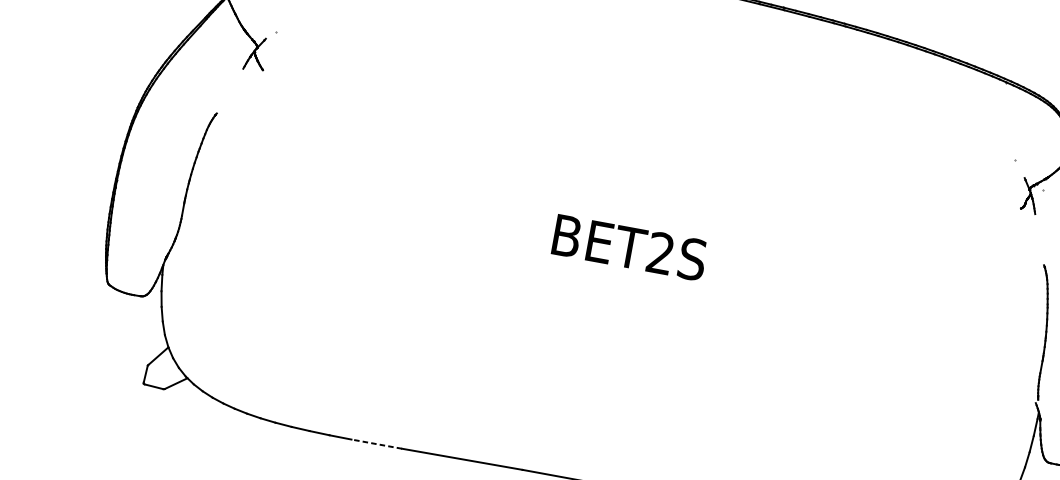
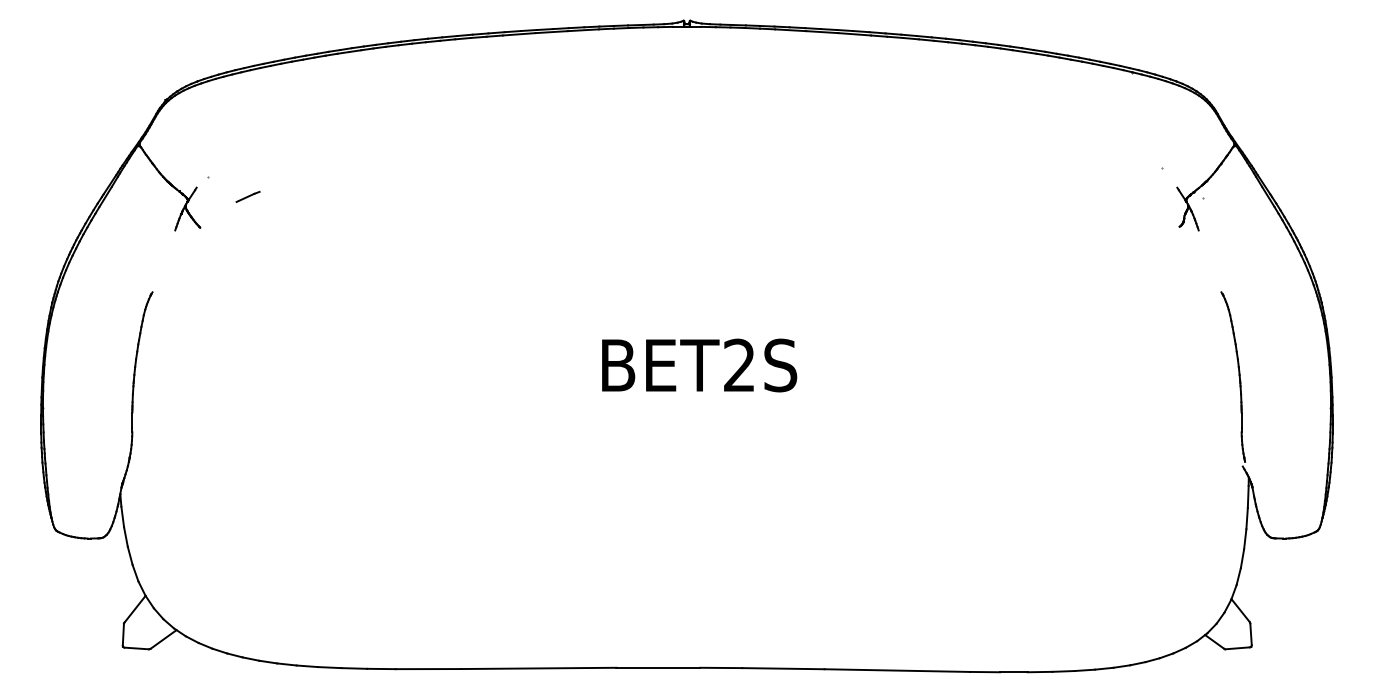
line: (304, 52) -> (247, 196), added
line: (376, 444) -> (428, 669), dashed -> solid

